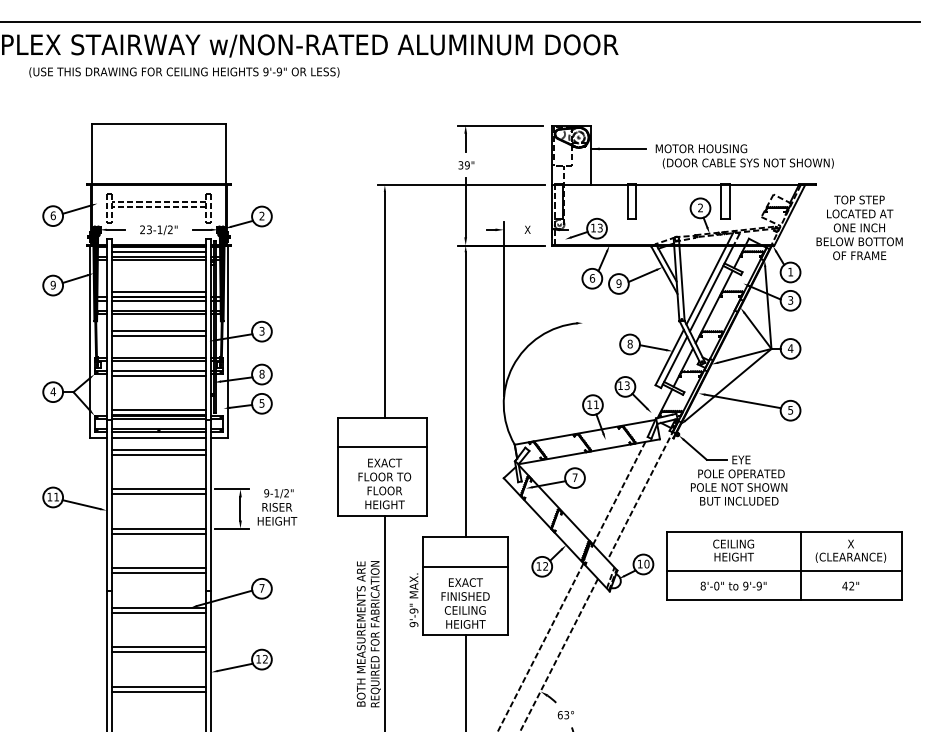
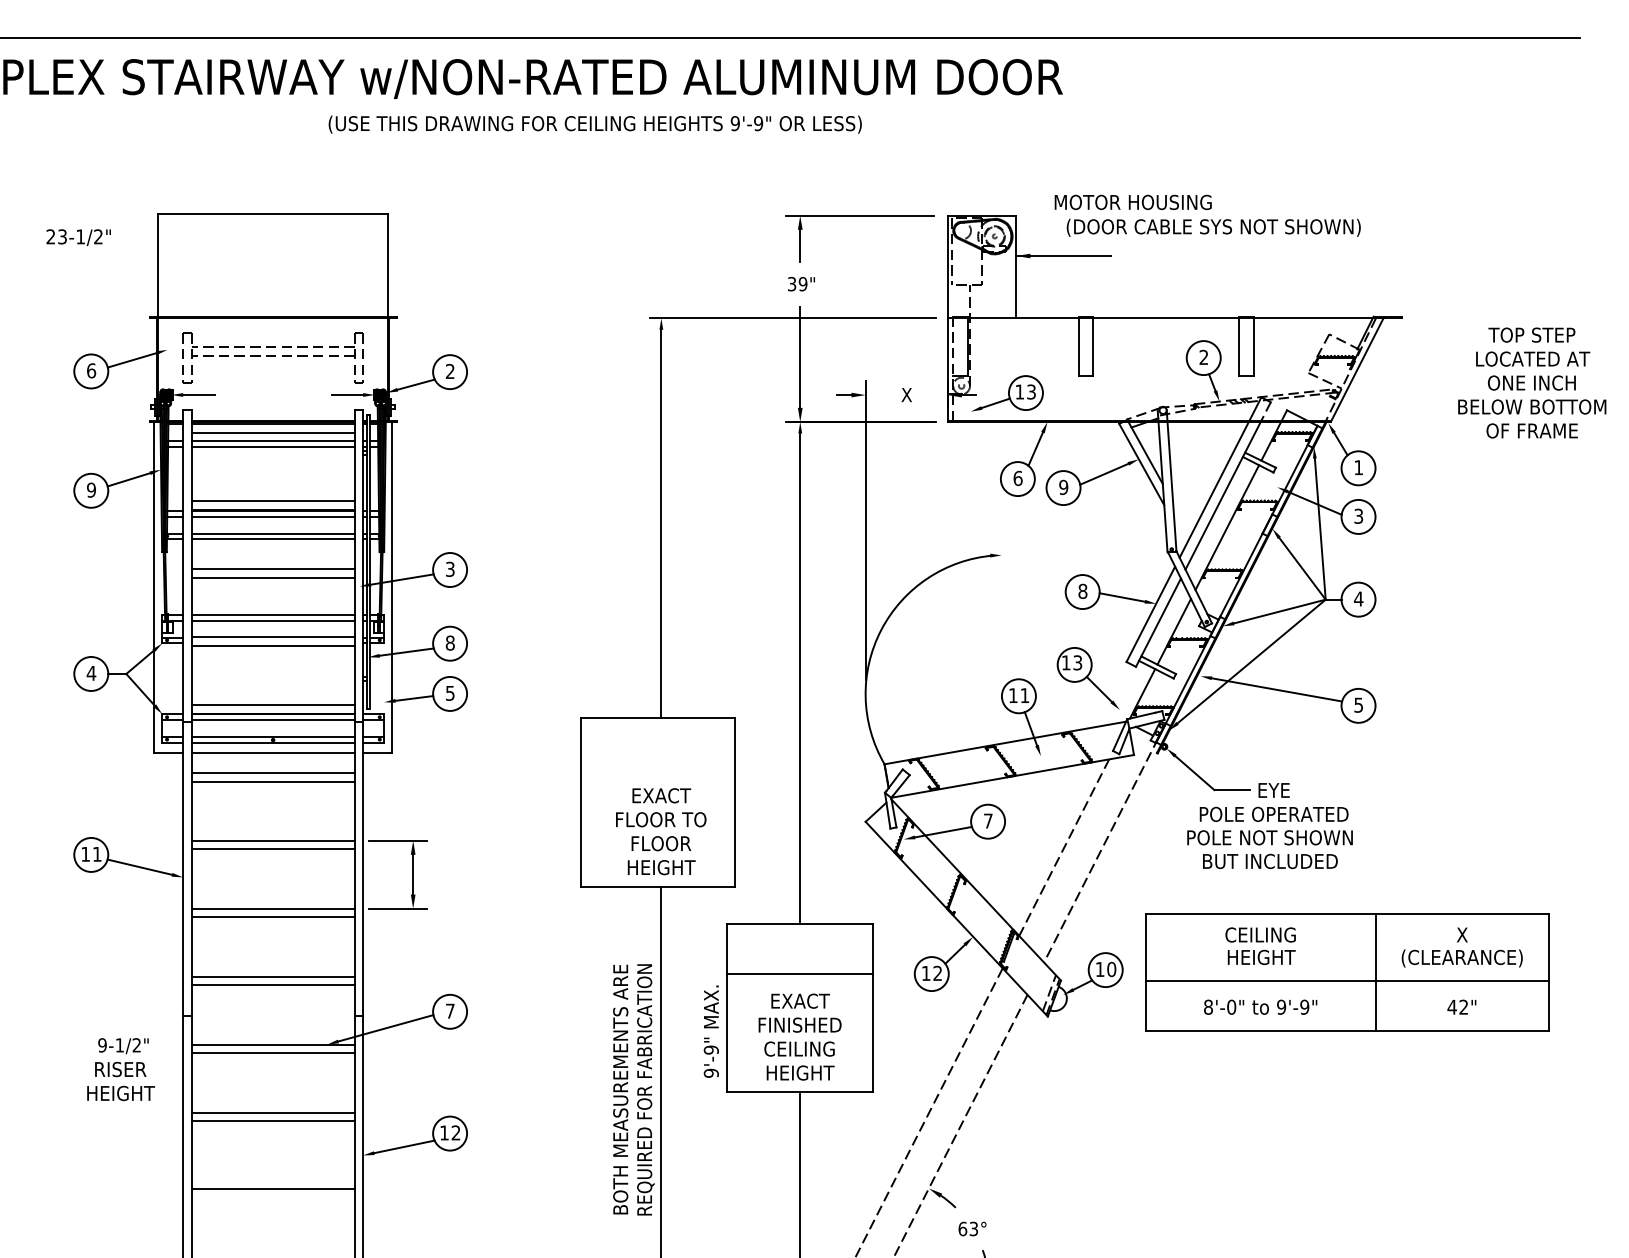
text: (184, 72) -> (595, 124), moved
text: (744, 156) -> (1207, 215), moved
text: (859, 227) -> (1531, 382), moved
text: (158, 229) -> (78, 236), moved
line: (382, 447) -> (657, 769), removed
text: (277, 507) -> (121, 1069), moved
line: (158, 686) -> (272, 1179), removed

